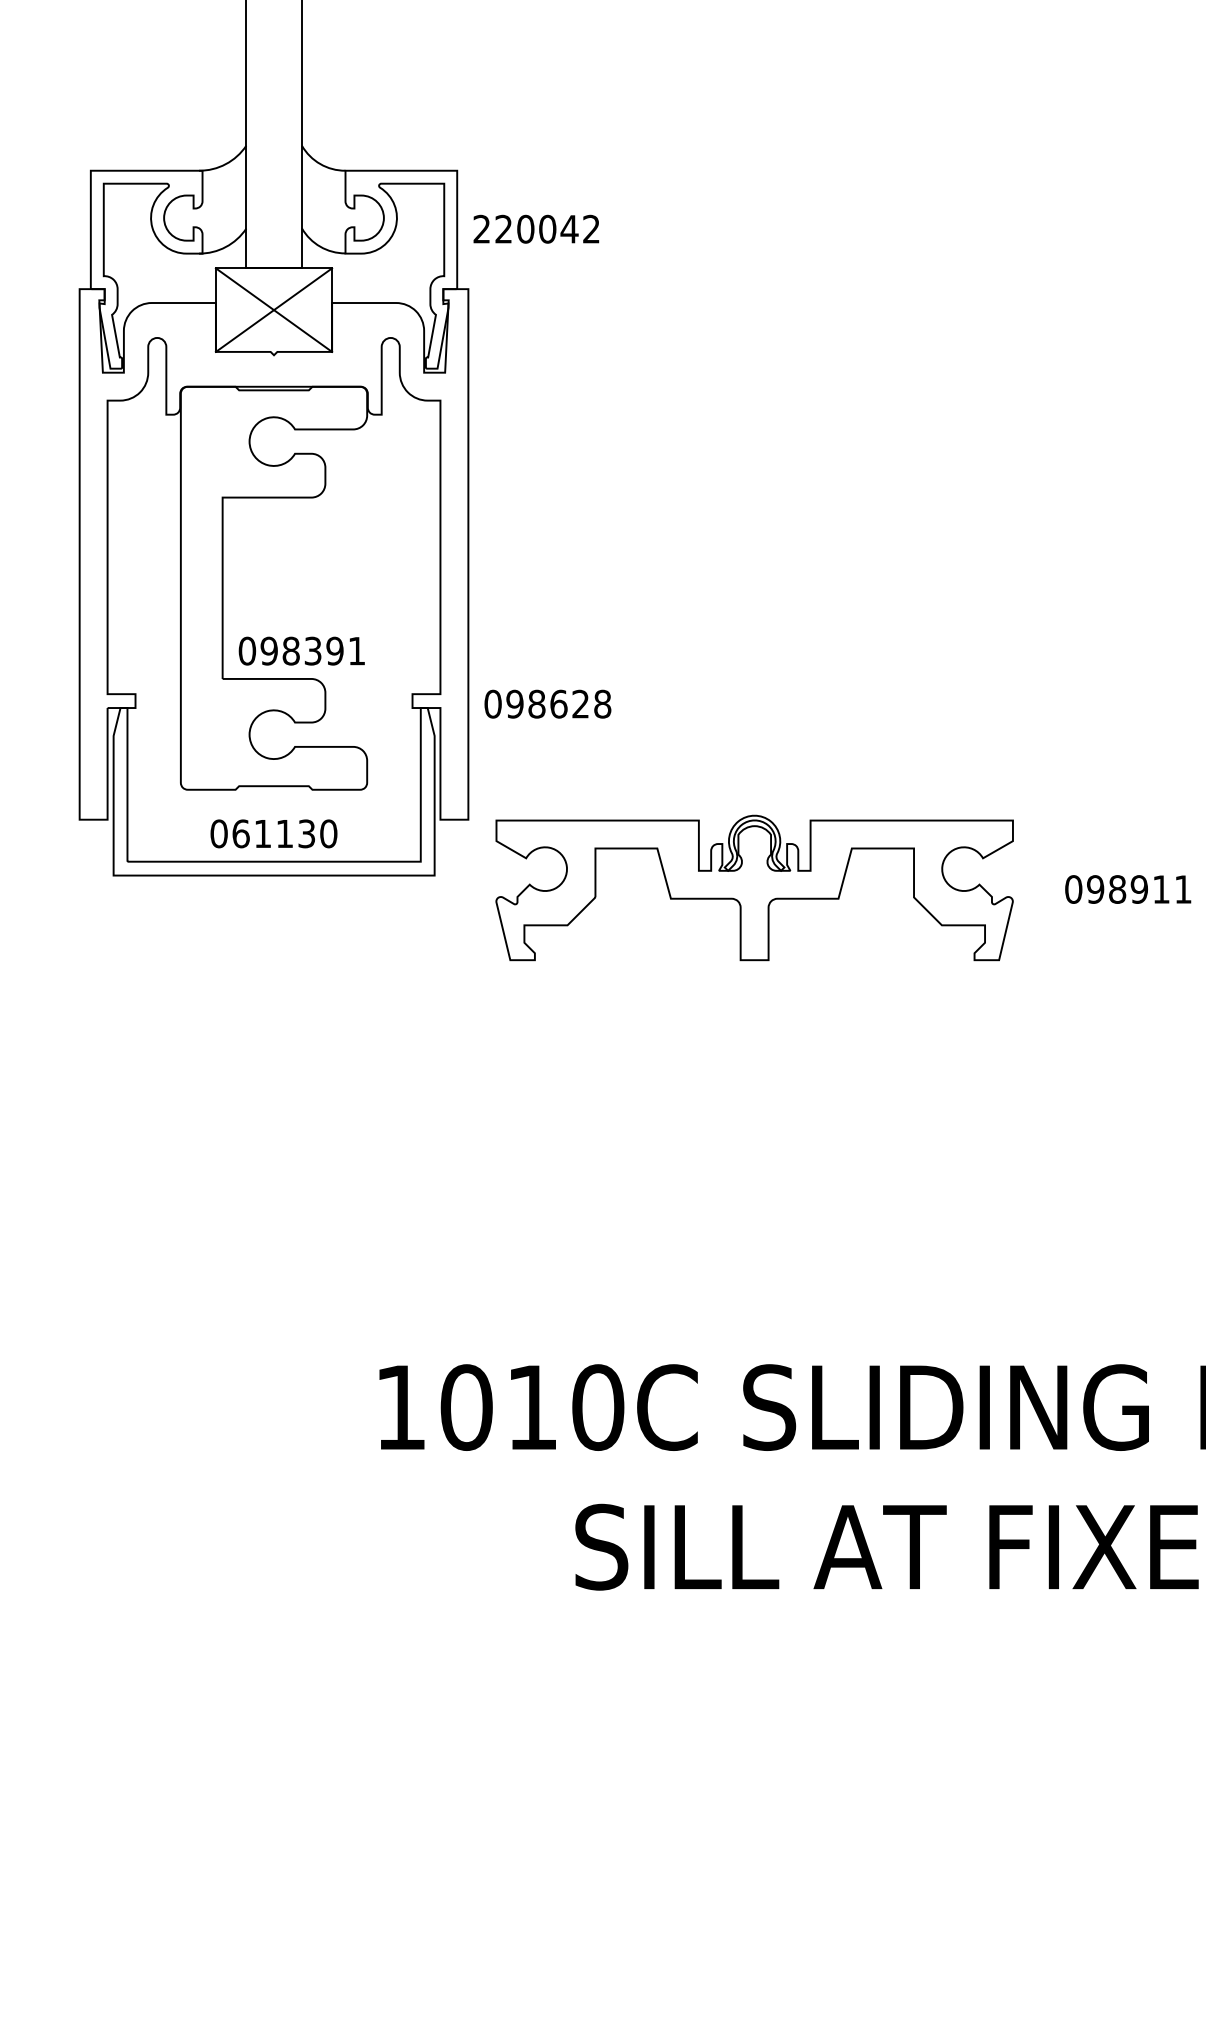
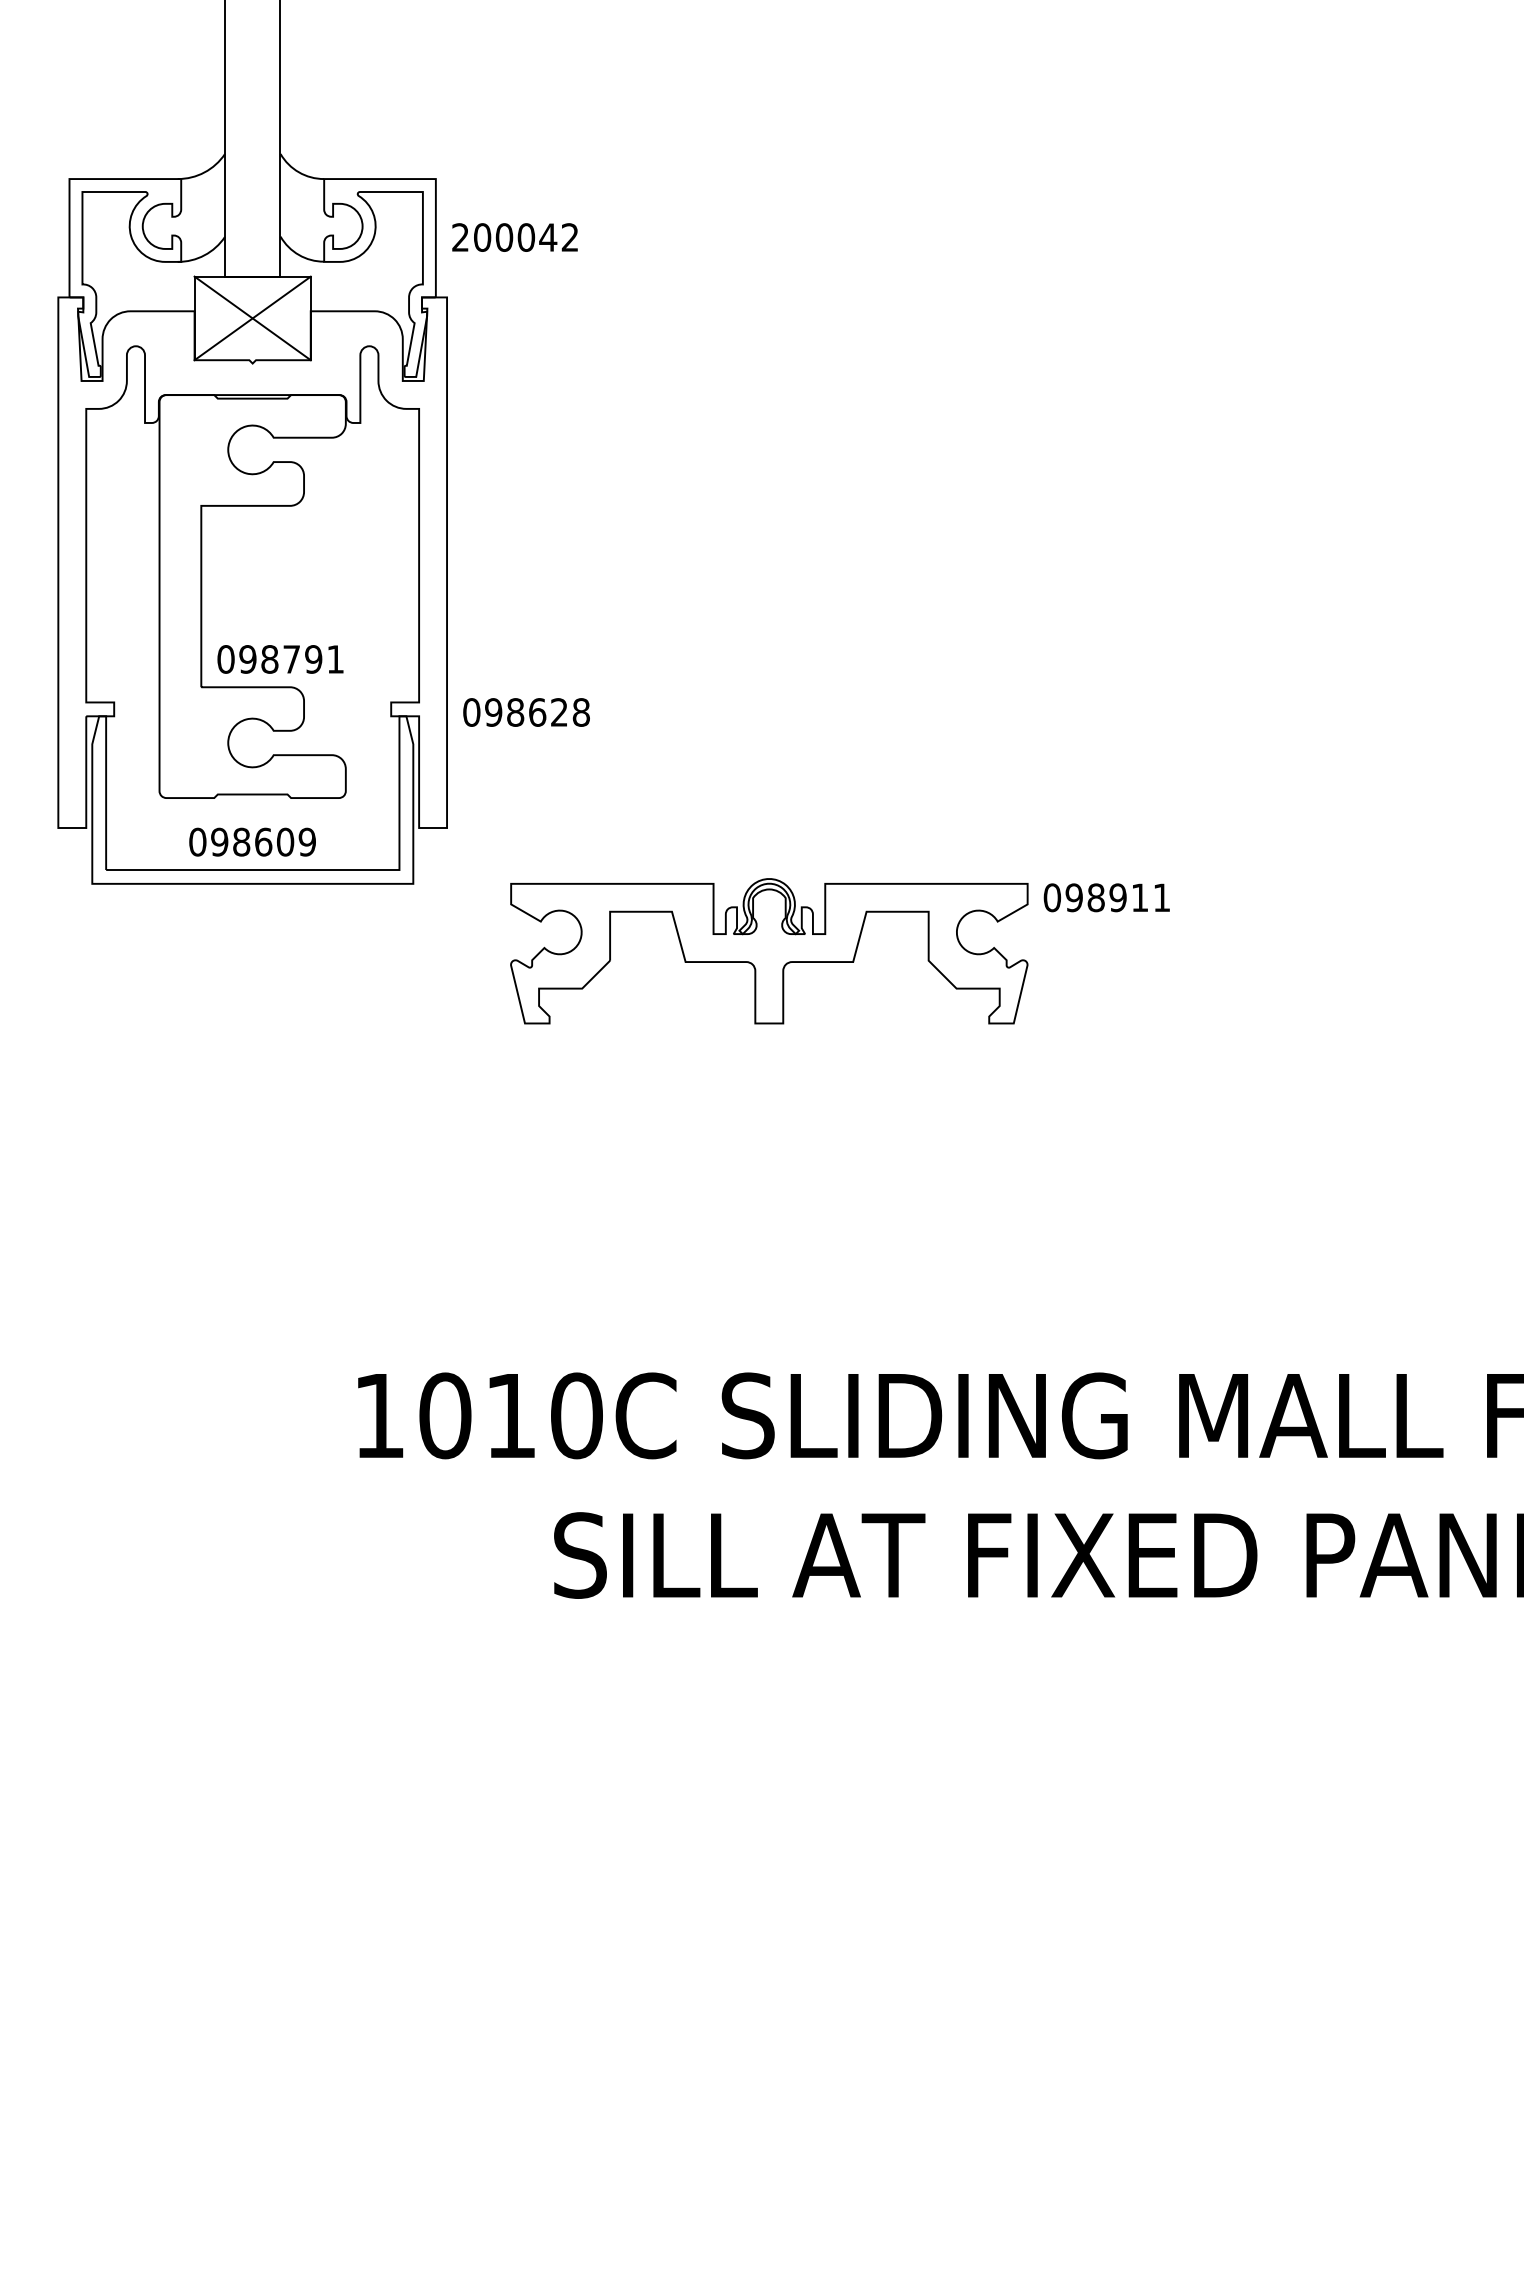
text: (503, 229) -> (482, 237), 220042 -> 200042
text: (312, 651) -> (291, 659), 098391 -> 098791
text: (284, 833) -> (263, 841), 061130 -> 098609
part: (754, 888) -> (769, 951), moved

